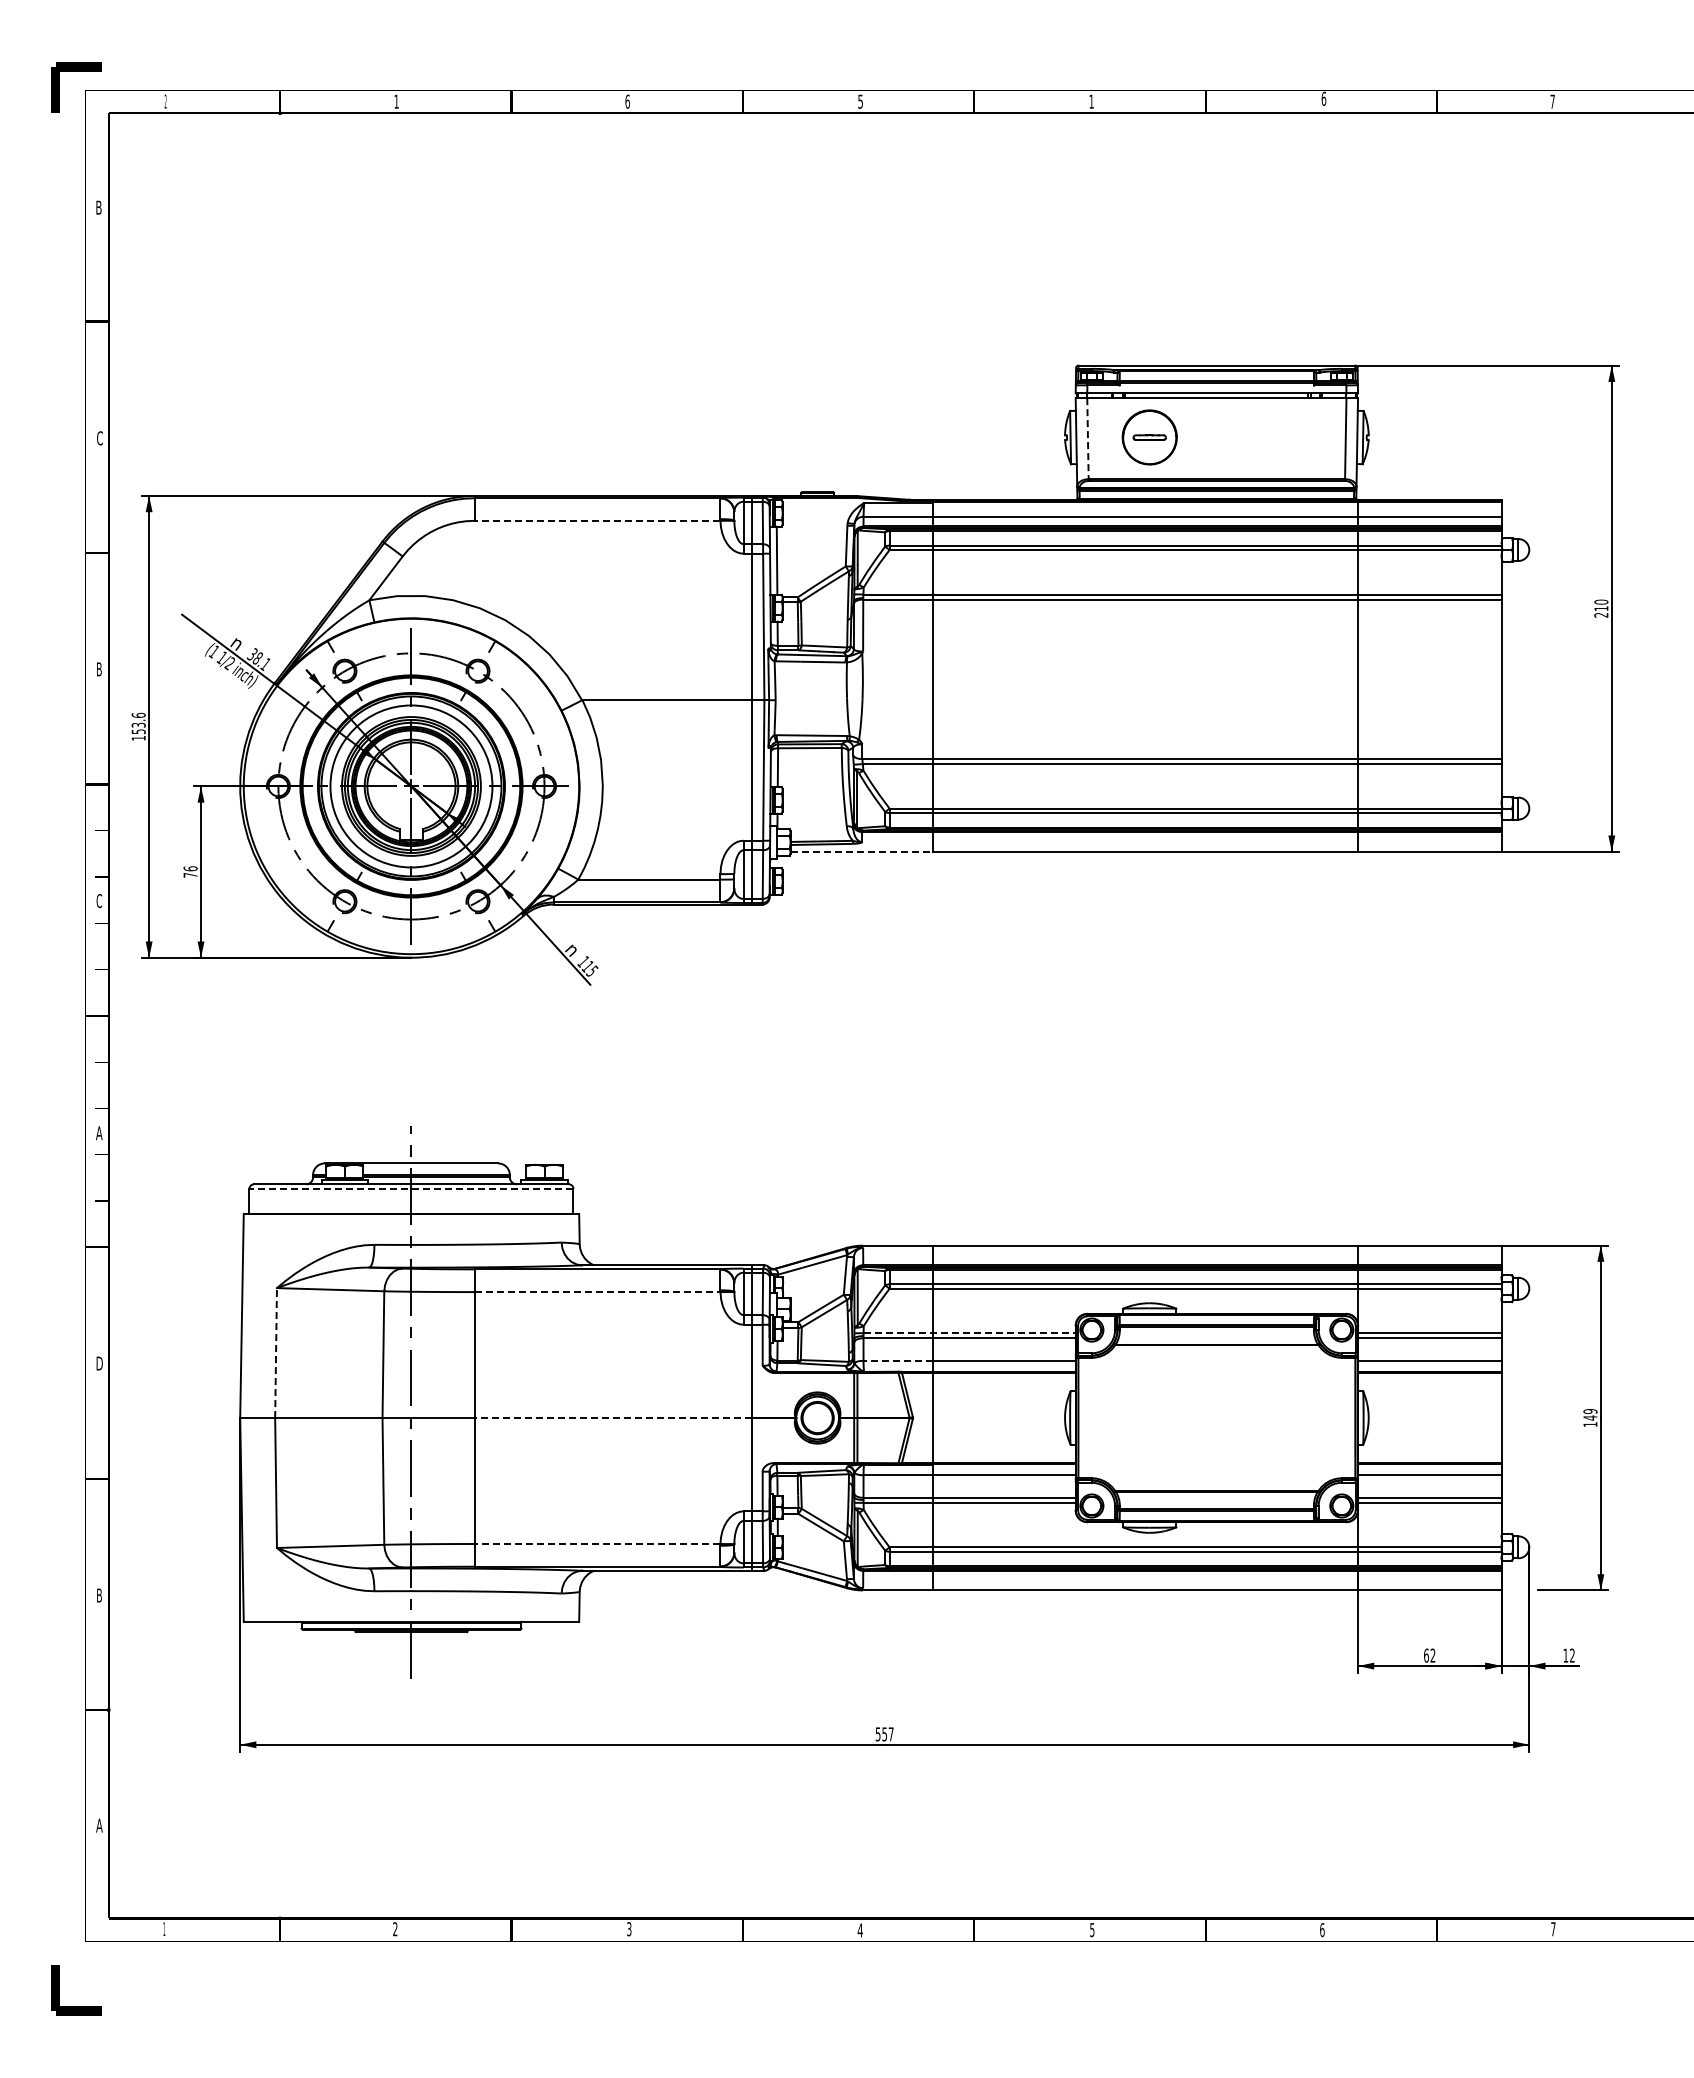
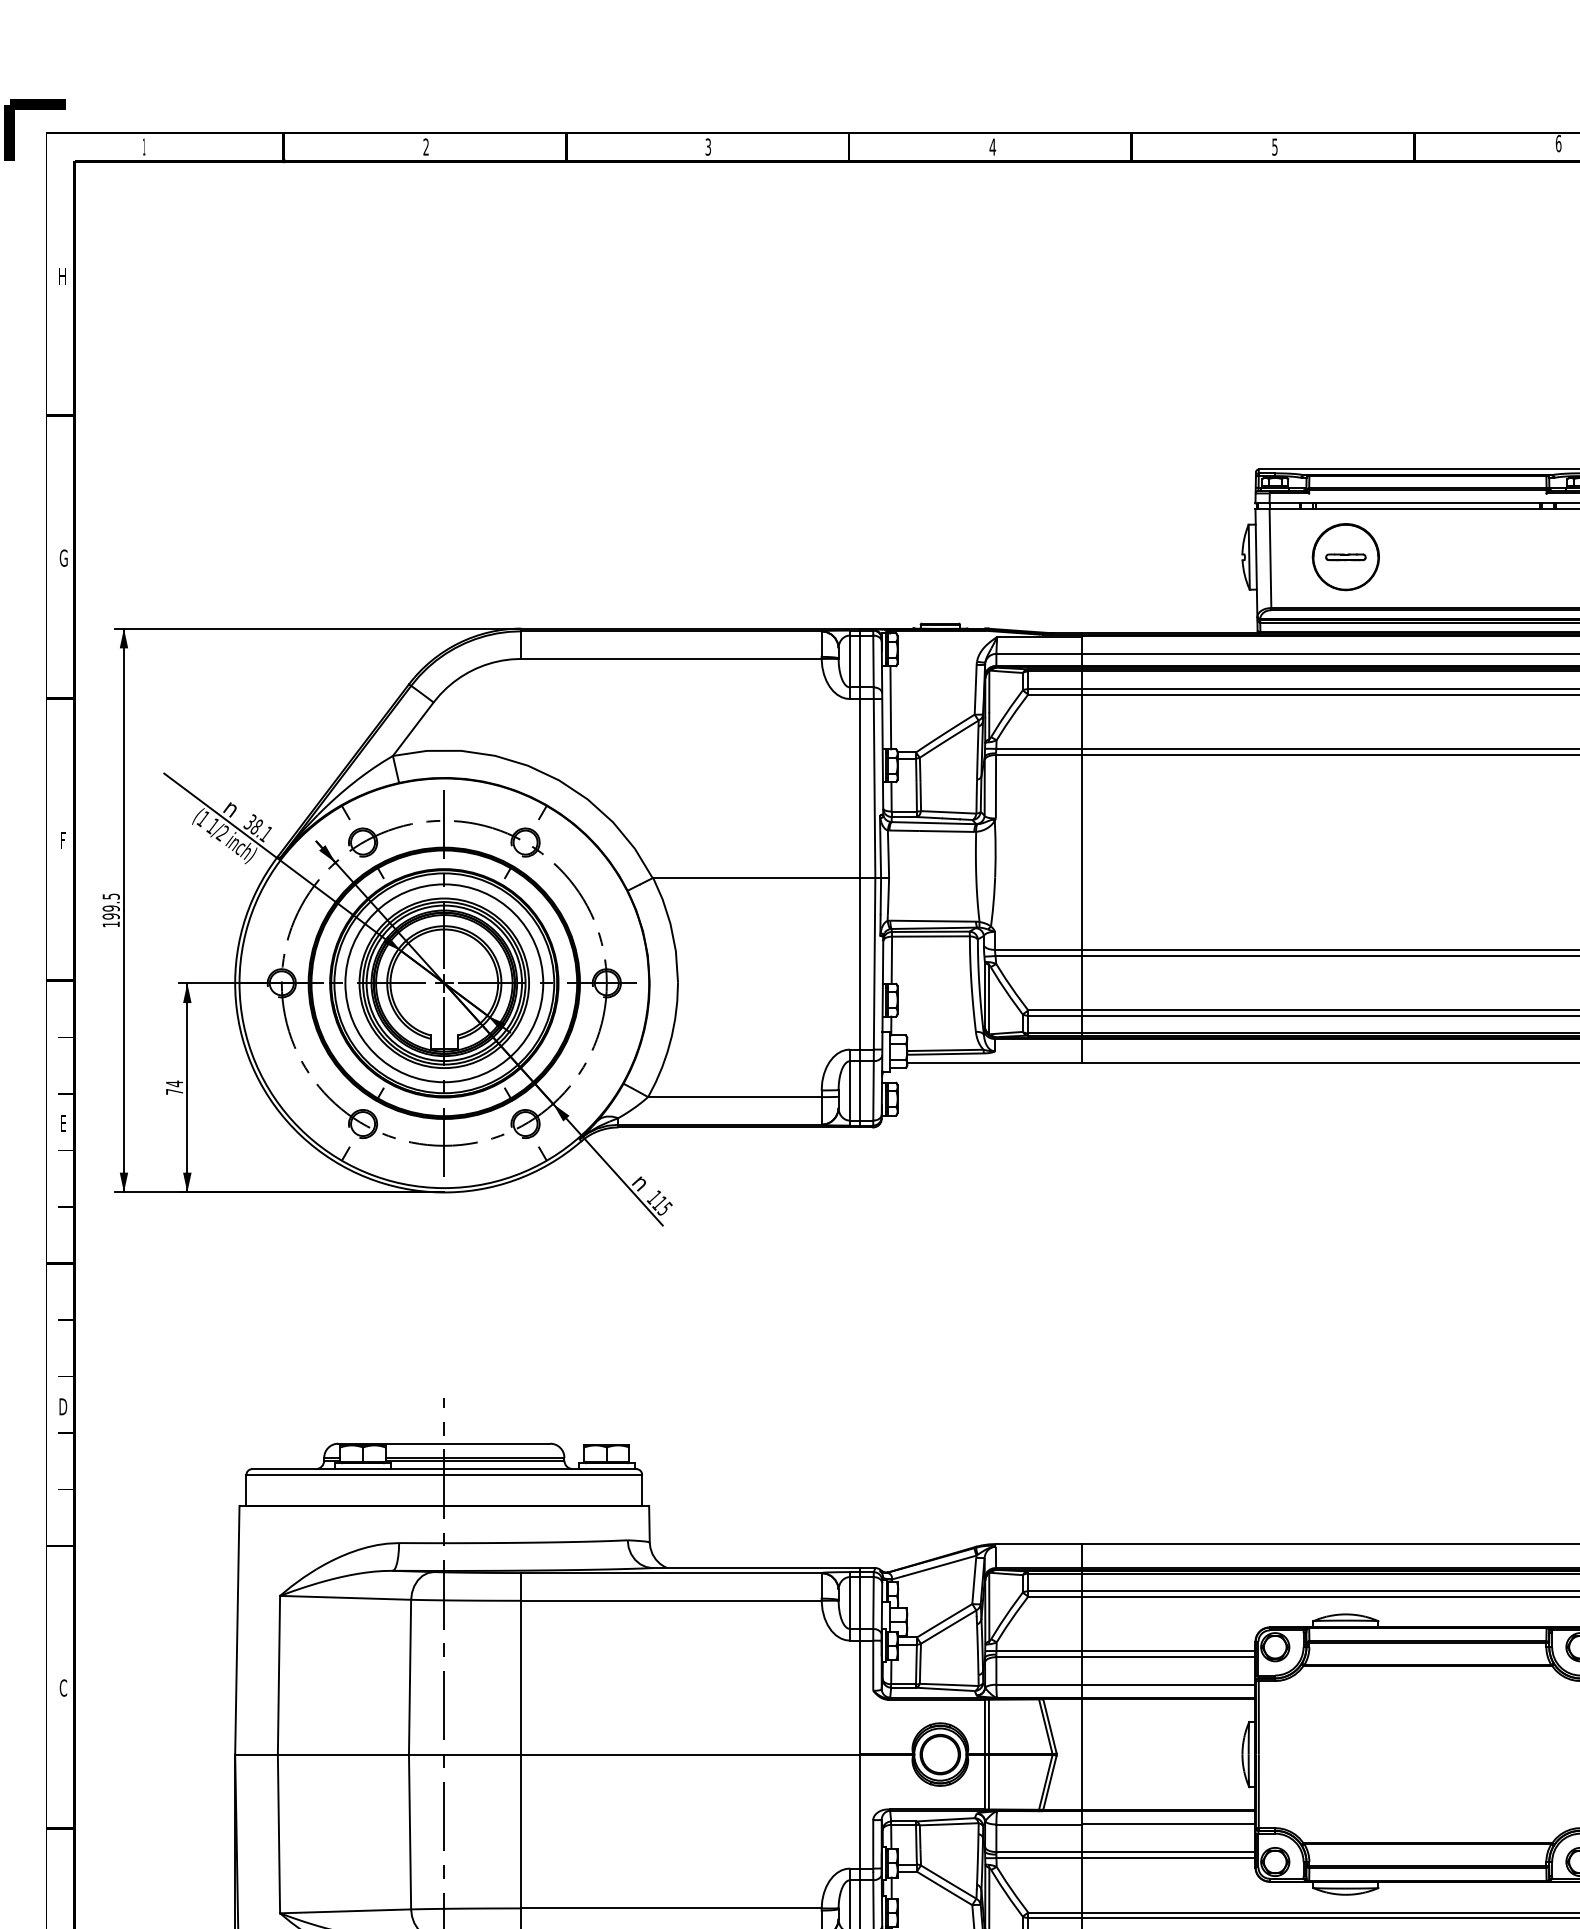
text: (165, 101) -> (143, 146), 2 -> 1
text: (396, 101) -> (426, 146), 1 -> 2
text: (627, 101) -> (708, 146), 6 -> 3
text: (860, 101) -> (992, 146), 5 -> 4
text: (1091, 101) -> (1274, 146), 1 -> 5
text: (98, 207) -> (62, 276), B -> H
text: (99, 438) -> (63, 558), C -> G
line: (1087, 438) -> (1269, 558), dashed -> solid
line: (597, 520) -> (671, 658), dashed -> solid
text: (99, 669) -> (63, 840), B -> F
text: (138, 723) -> (110, 906), 153.6 -> 199.5
line: (862, 851) -> (995, 1062), dashed -> solid
text: (190, 868) -> (174, 1083), 76 -> 74
text: (99, 901) -> (63, 1123), C -> E
text: (99, 1133) -> (63, 1407), A -> D
line: (410, 1188) -> (443, 1474), dashed -> solid
line: (597, 1292) -> (671, 1601), dashed -> solid
line: (970, 1333) -> (1127, 1651), dashed -> solid
line: (276, 1353) -> (279, 1675), dashed -> solid
line: (898, 1360) -> (1039, 1684), dashed -> solid
text: (99, 1363) -> (63, 1687), D -> C
line: (613, 1418) -> (691, 1755), dashed -> solid
line: (597, 1544) -> (671, 1909), dashed -> solid

